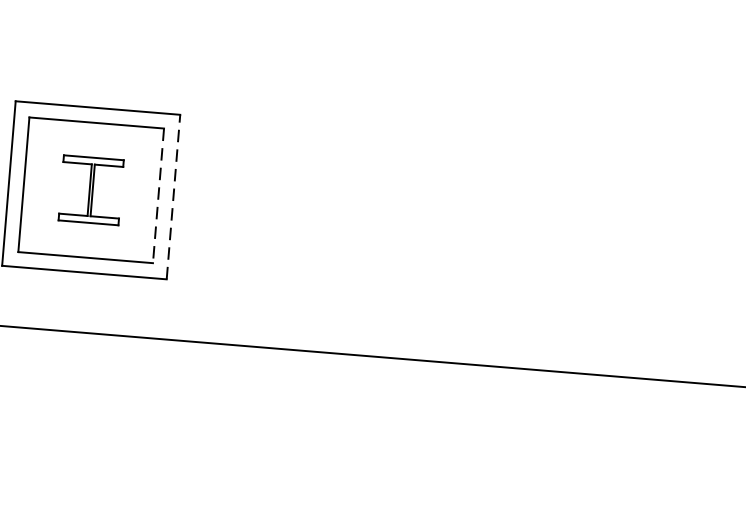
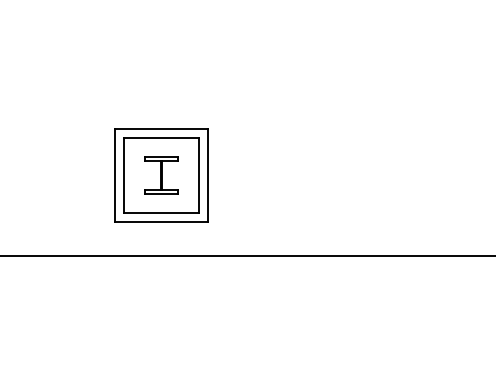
line: (159, 195) -> (199, 175), dashed -> solid
line: (173, 196) -> (207, 175), dashed -> solid

